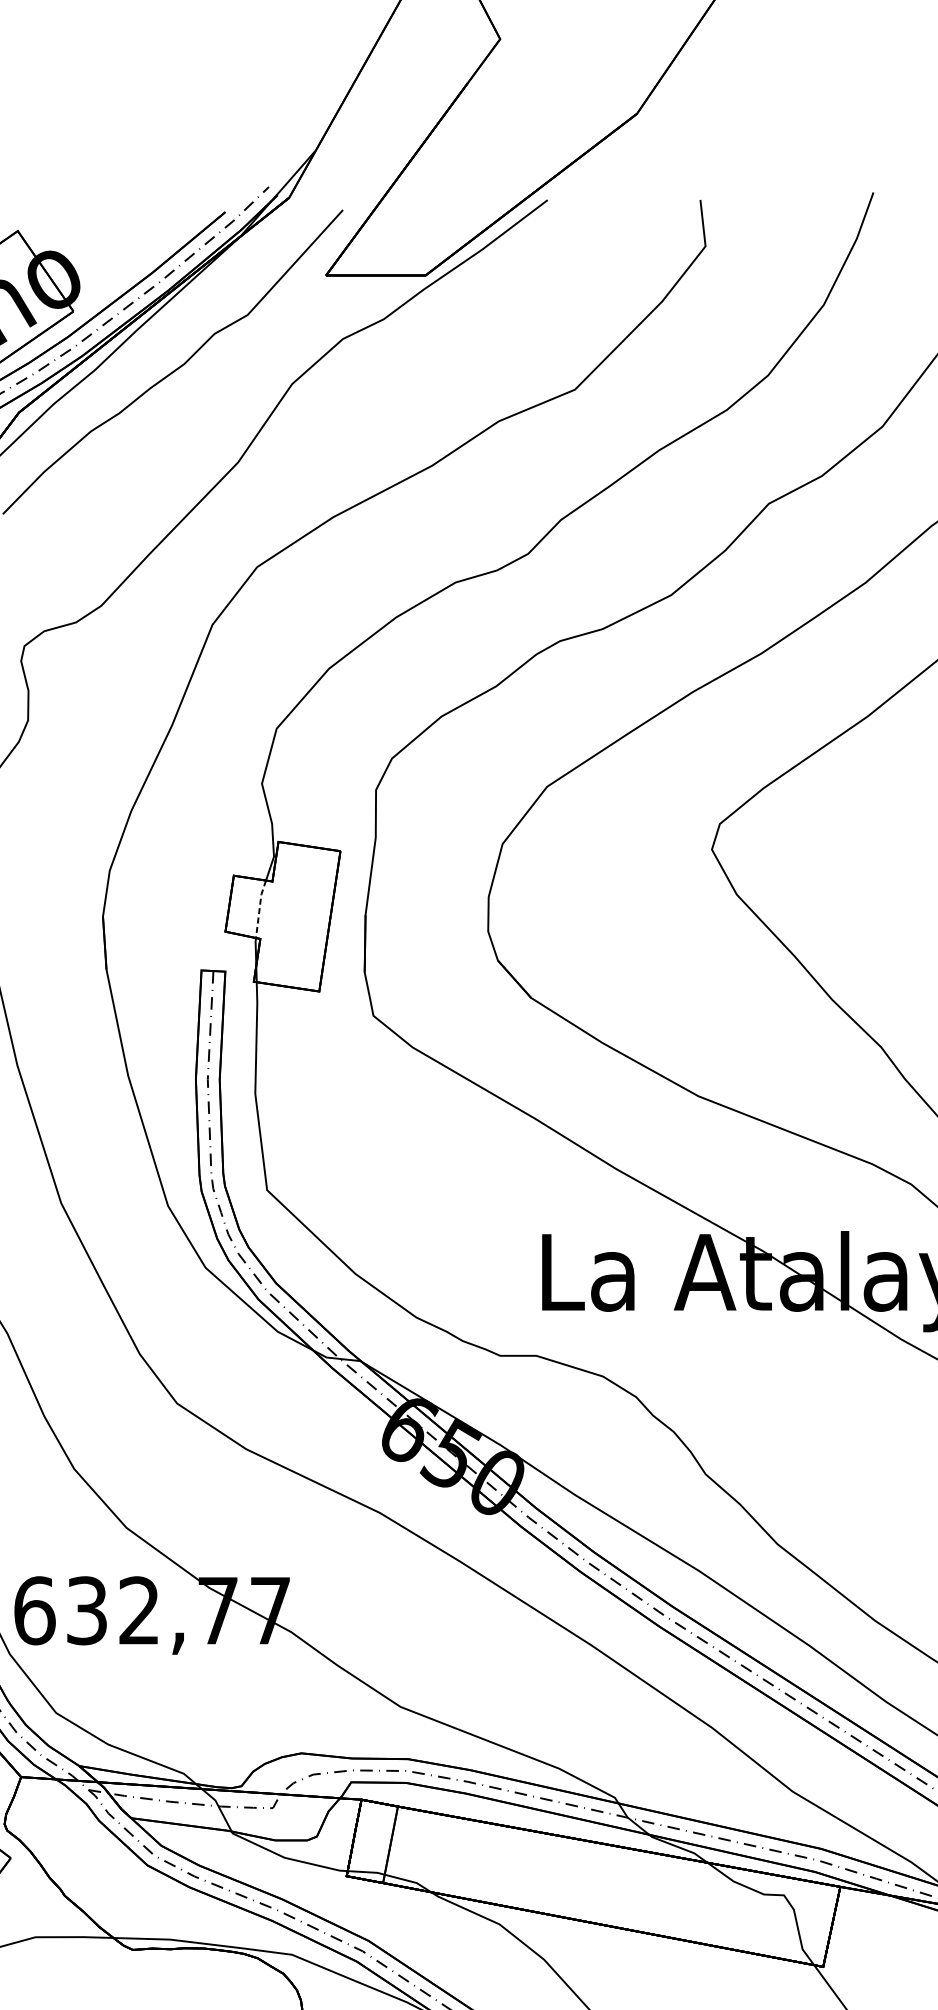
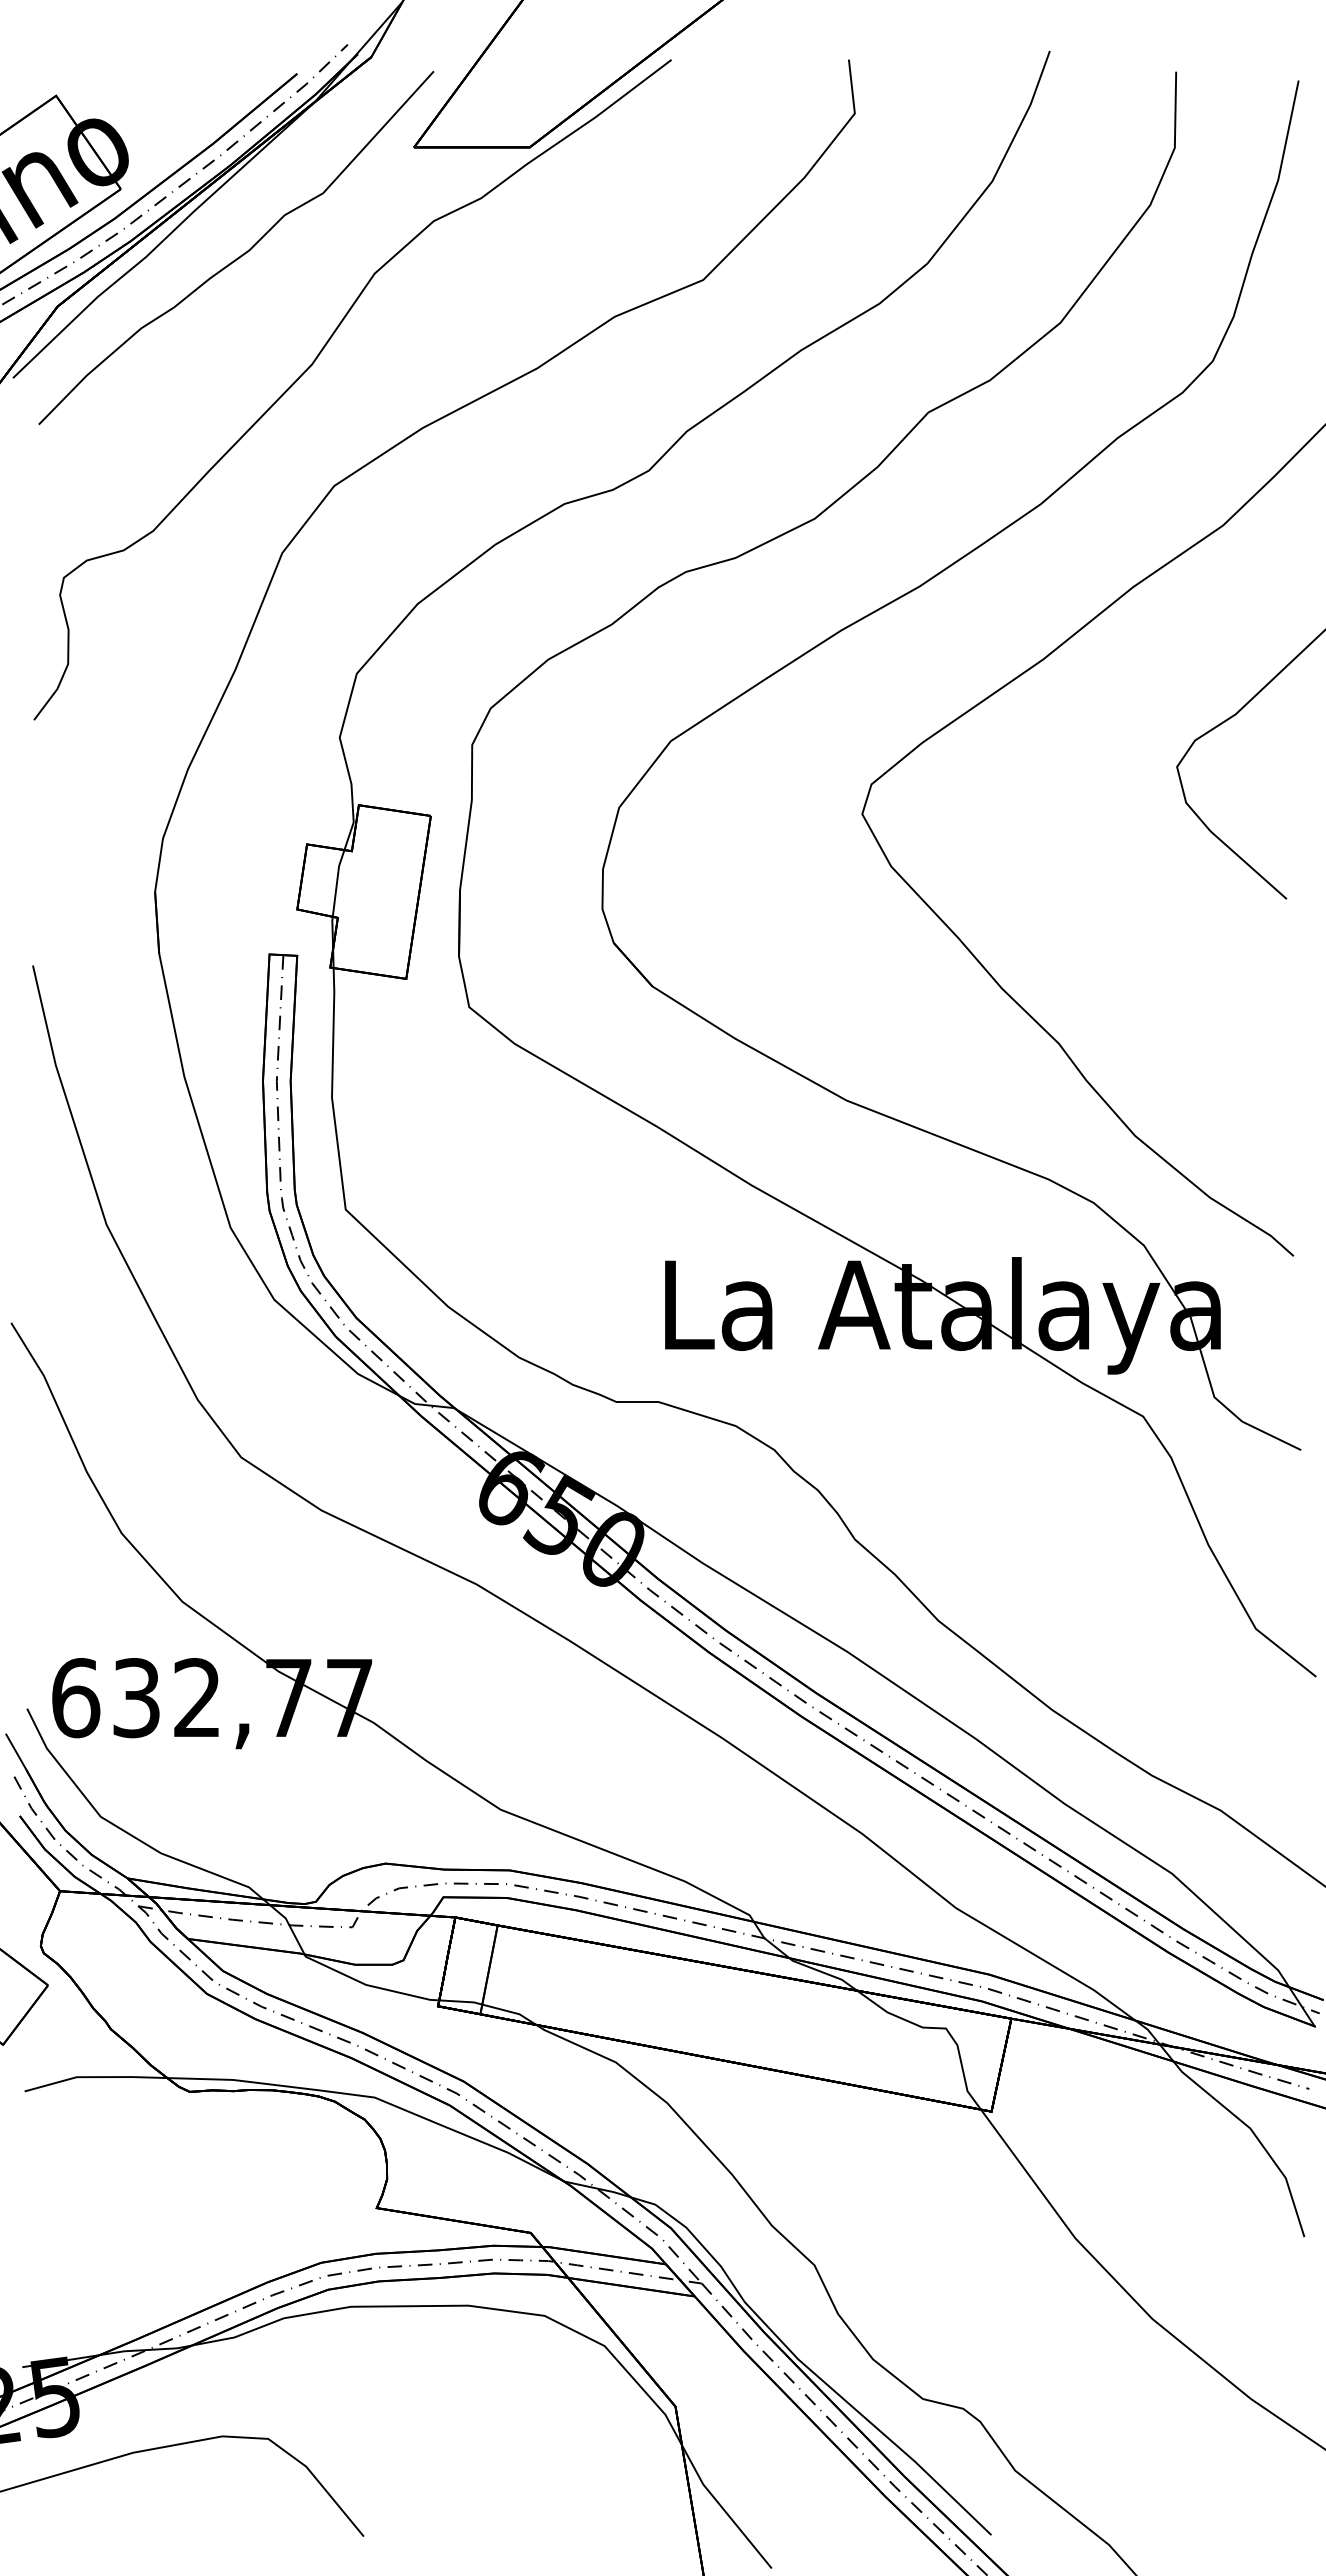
line: (260, 908) -> (337, 882), dashed -> solid

